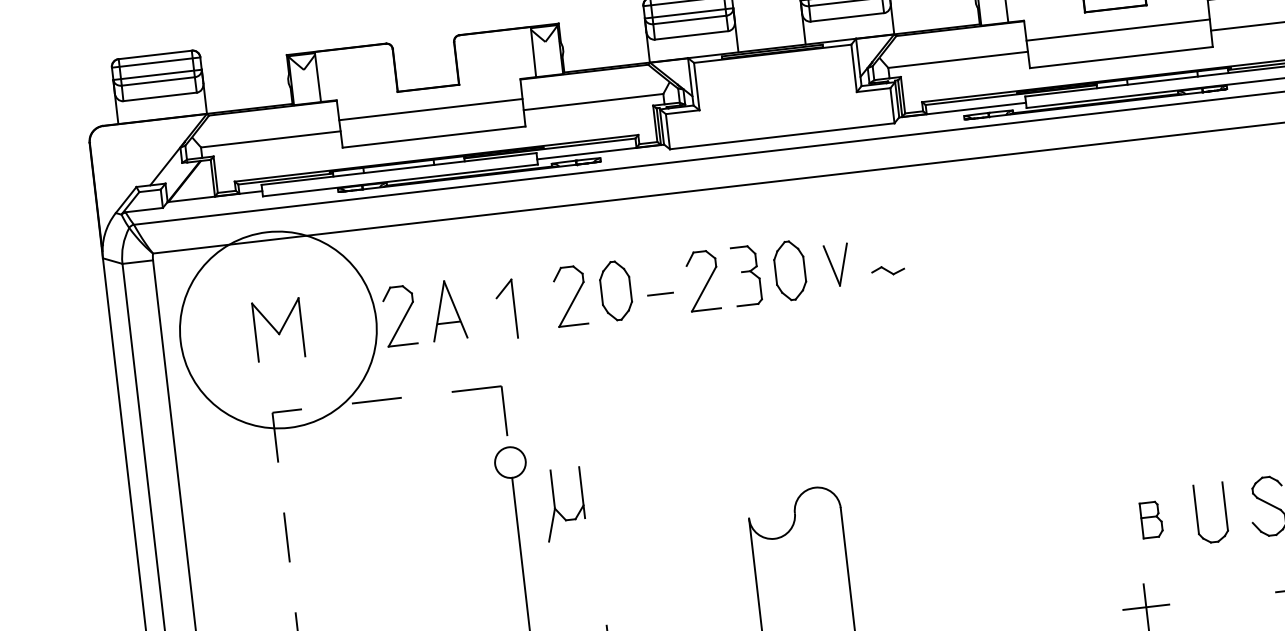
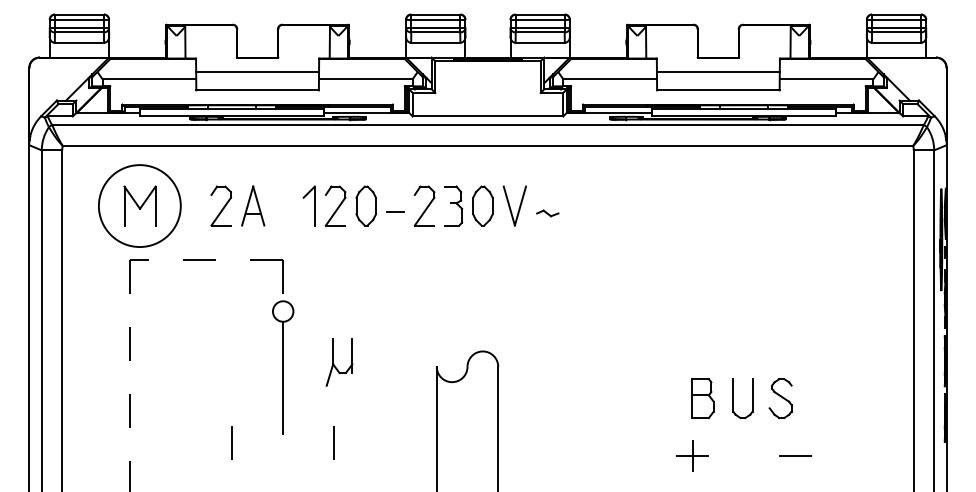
part: (837, 264) -> (514, 205), size x1.43
part: (505, 308) -> (308, 205), moved
circle: (277, 330) -> (139, 206), size x0.62
part: (564, 504) -> (339, 362), moved
part: (1150, 519) -> (702, 398), size x1.67

